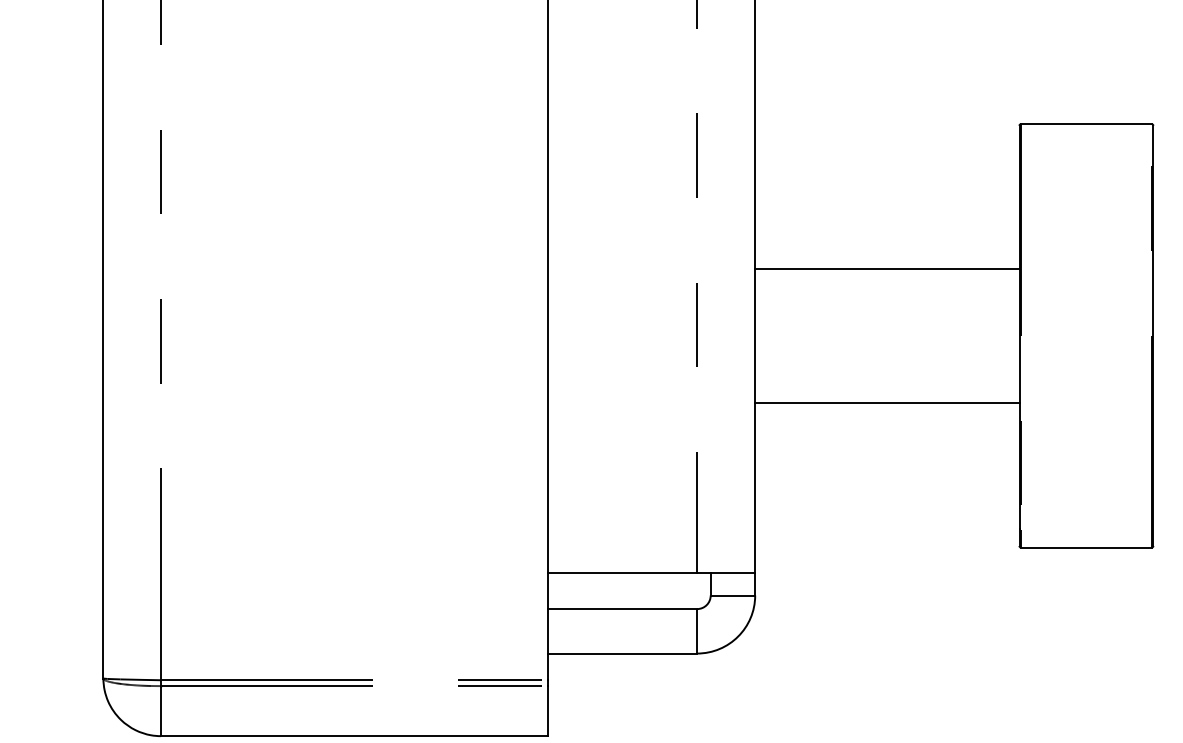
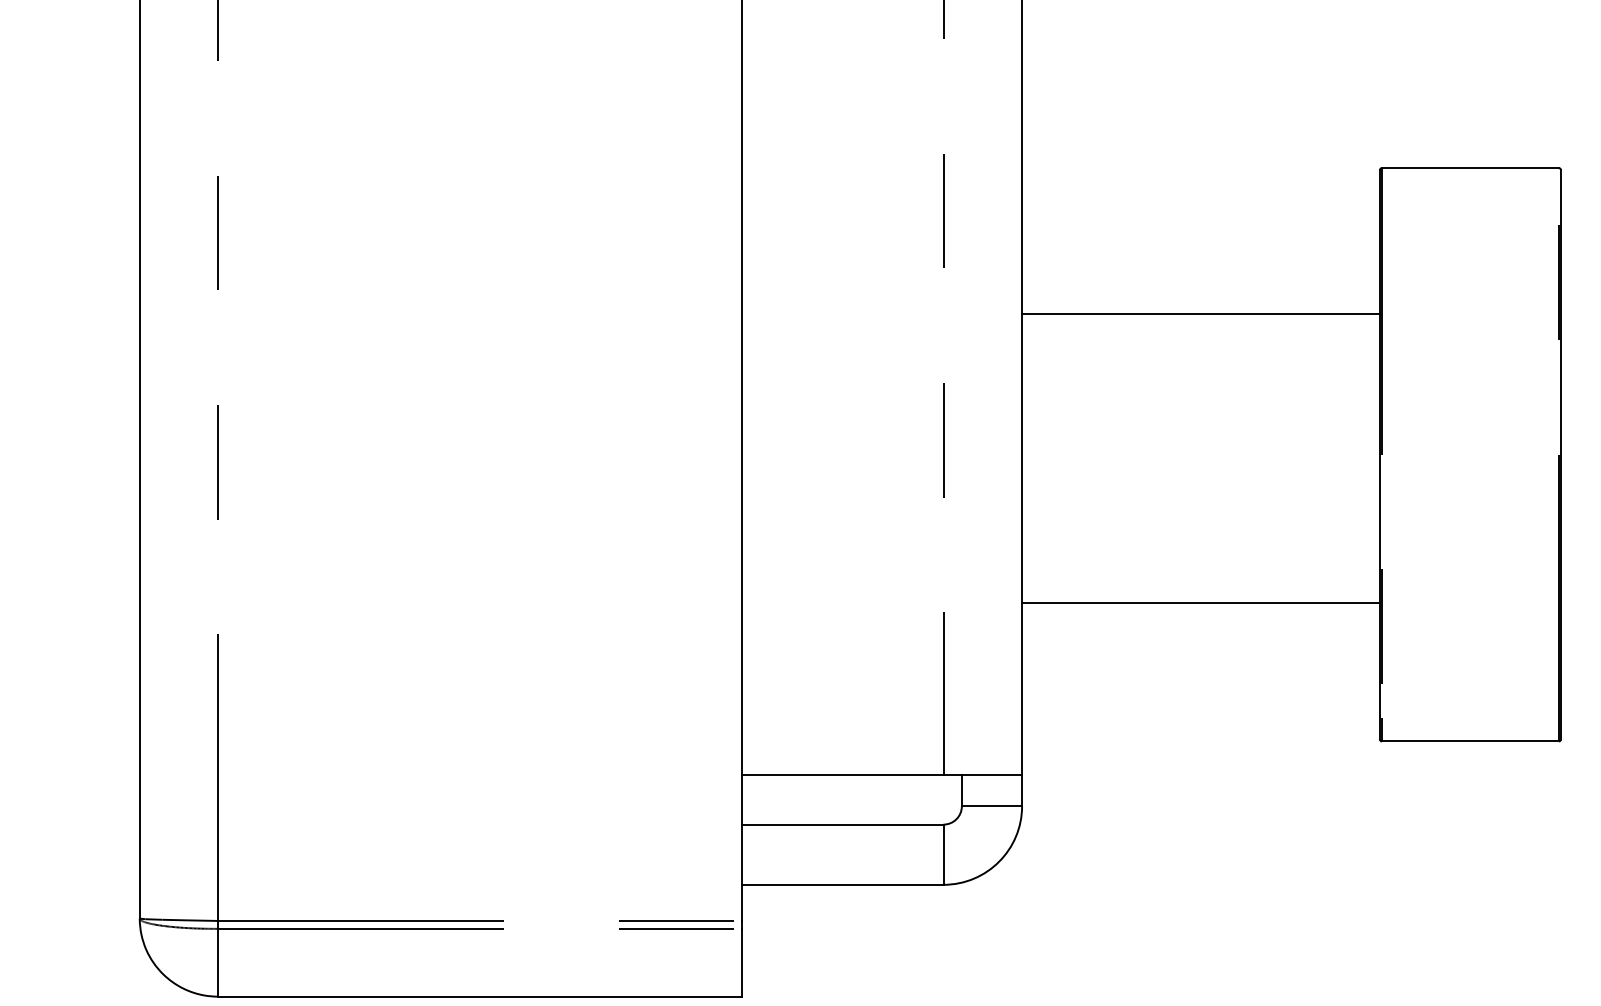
line: (887, 269) -> (1201, 314), moved
line: (887, 402) -> (1201, 603), moved

